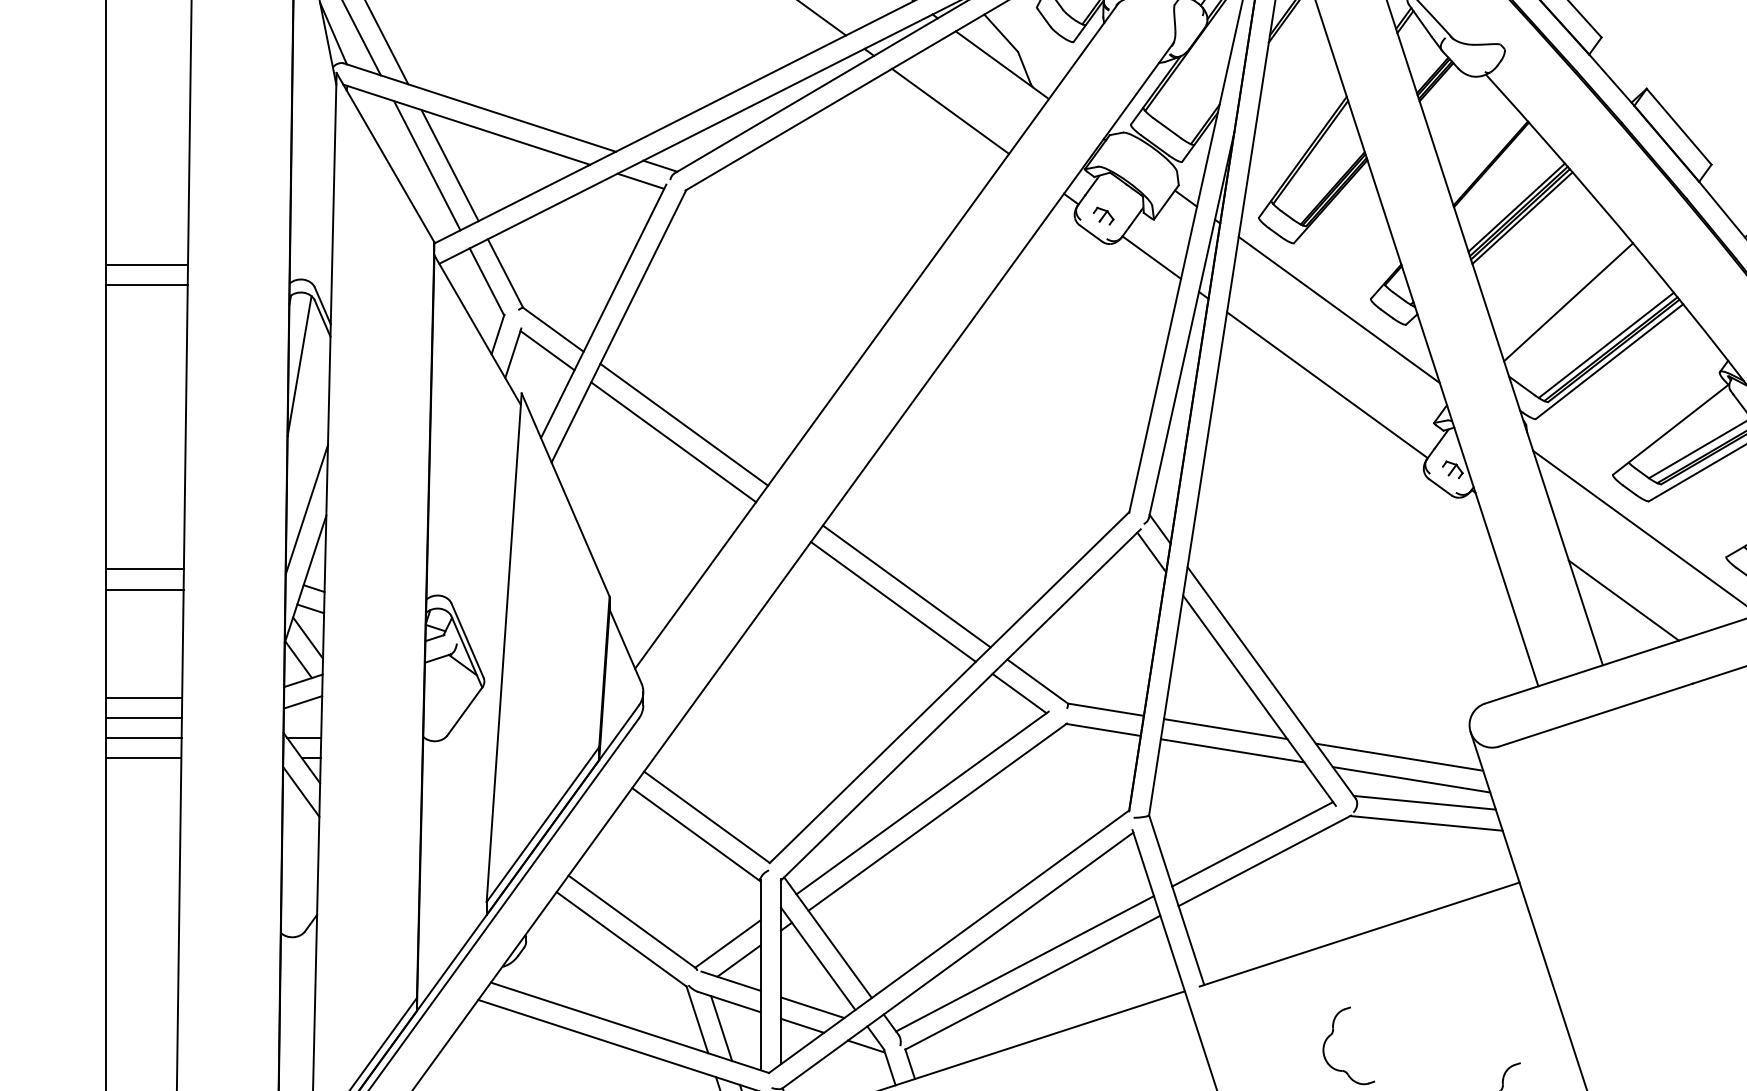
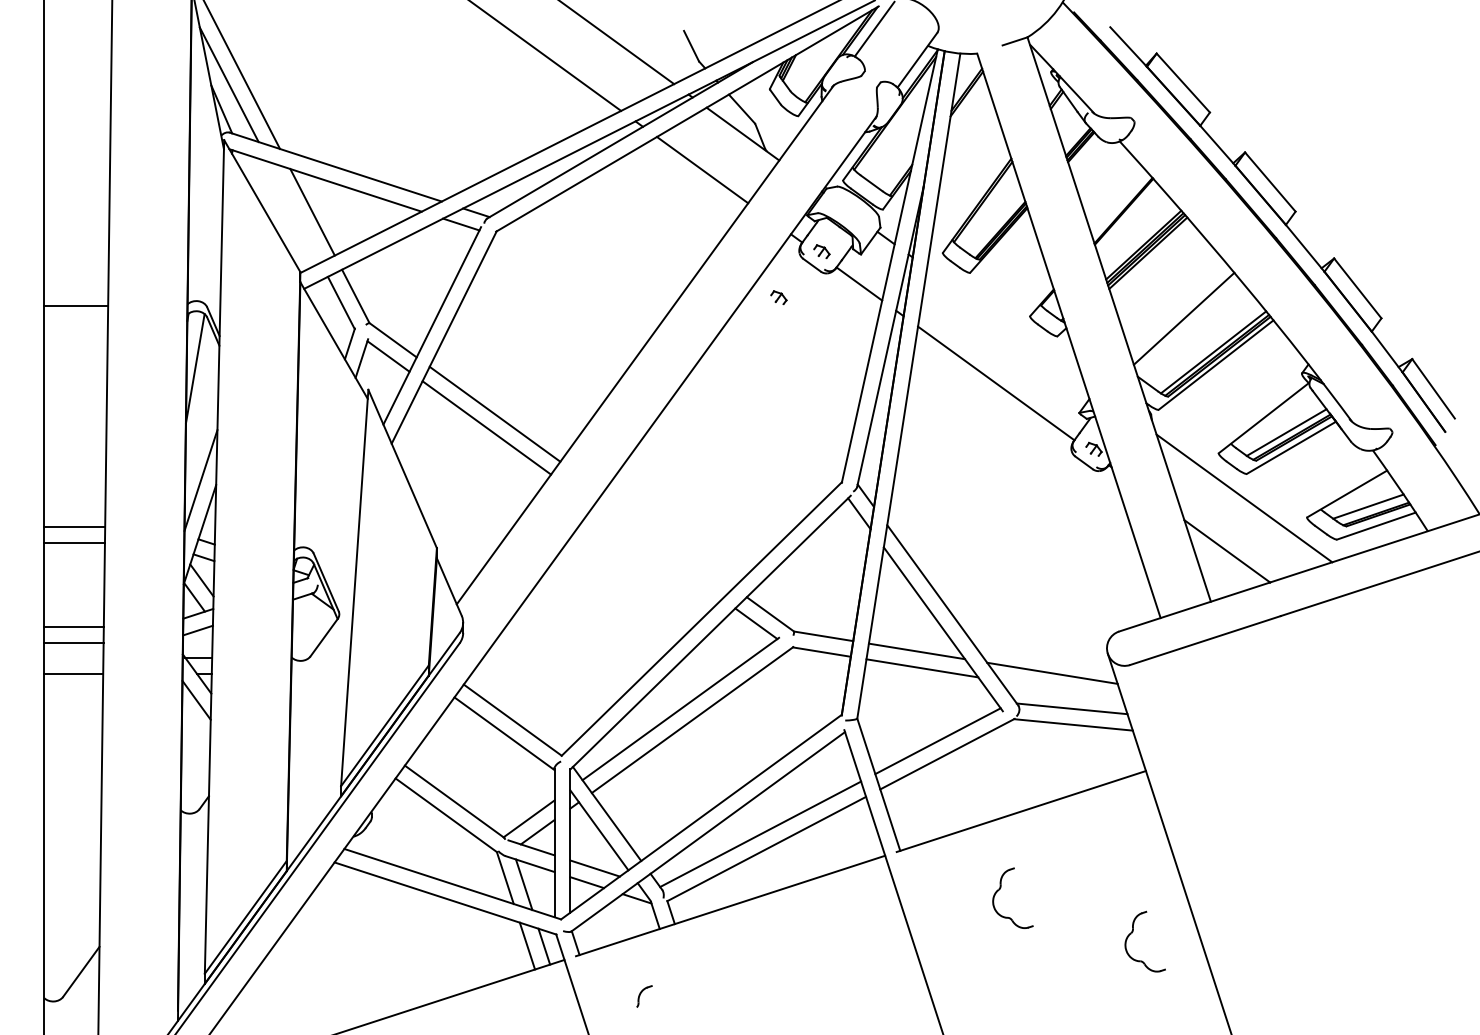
line: (426, 165) -> (294, 212), removed
line: (147, 264) -> (76, 289), removed
part: (1047, 274) -> (778, 297), added
line: (1339, 309) -> (1005, 324), removed
line: (906, 585) -> (668, 539), removed
line: (892, 602) -> (657, 552), removed
line: (143, 736) -> (73, 657), removed
line: (1411, 779) -> (1061, 690), removed

